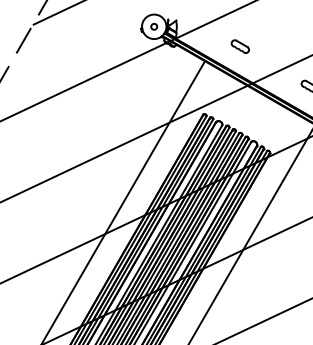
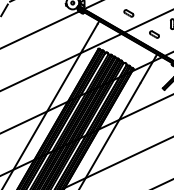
part: (239, 46) -> (128, 13), moved

